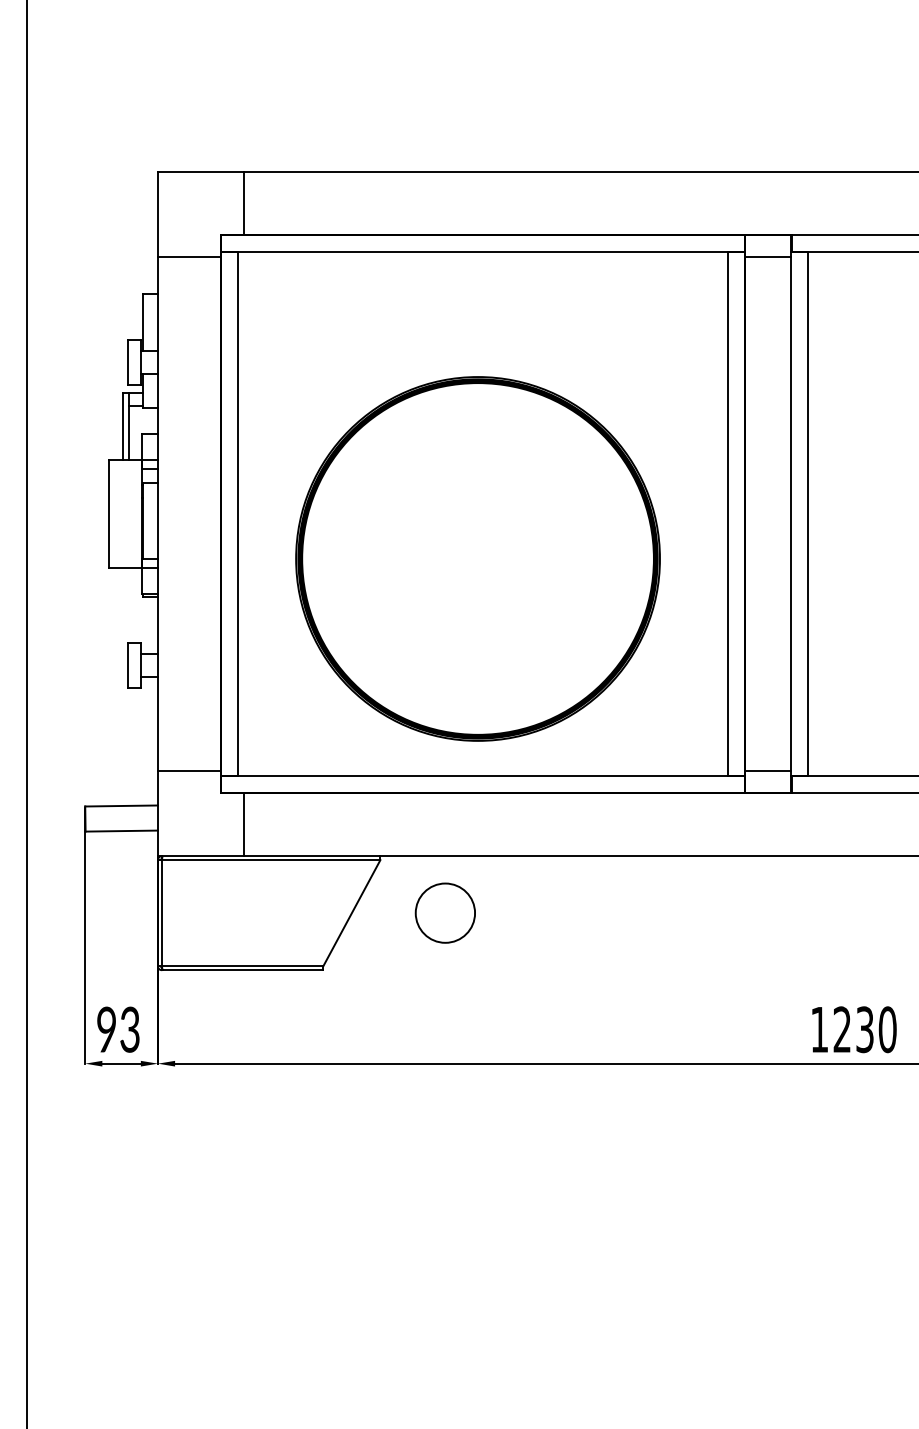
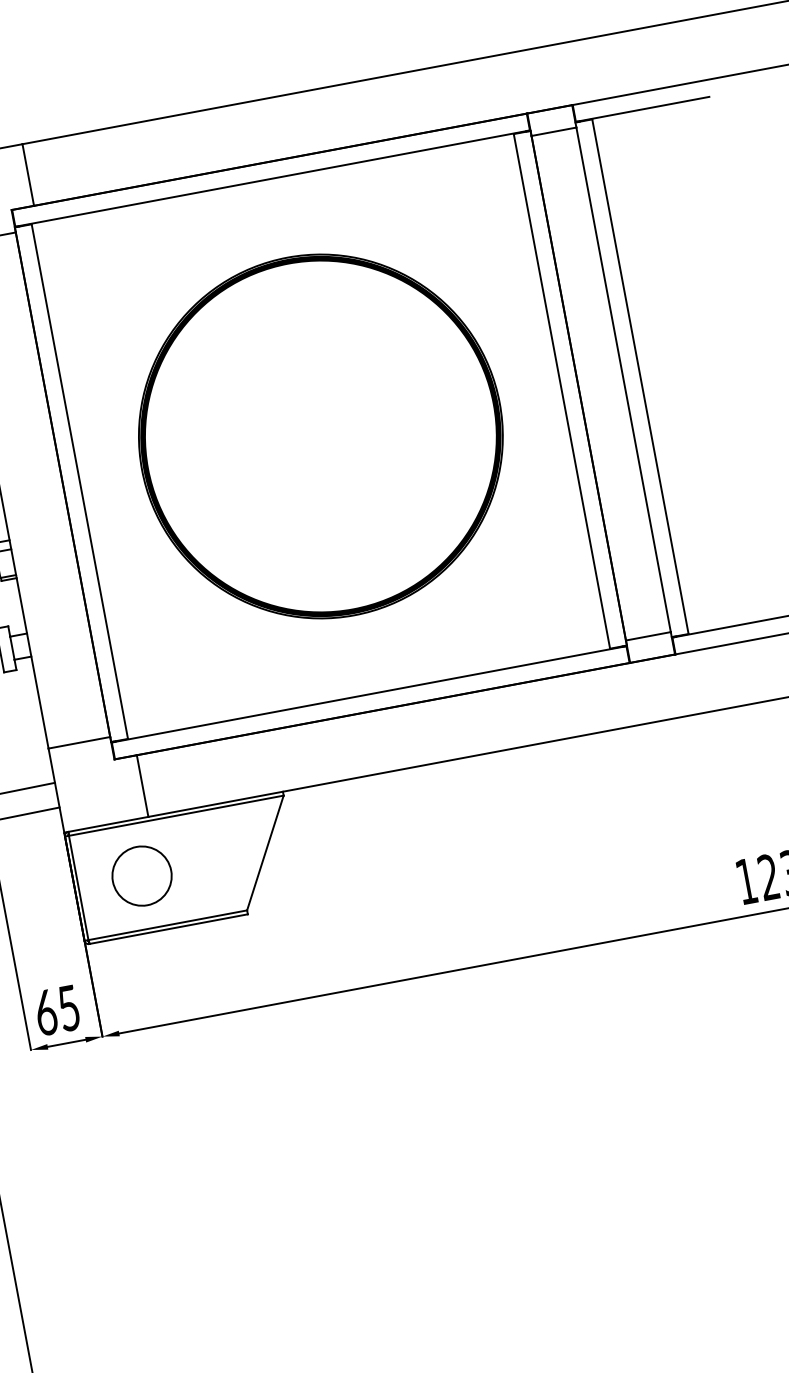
part: (477, 558) -> (320, 436), moved
circle: (444, 912) -> (141, 875), moved
text: (118, 1029) -> (57, 1010), 93 -> 65

